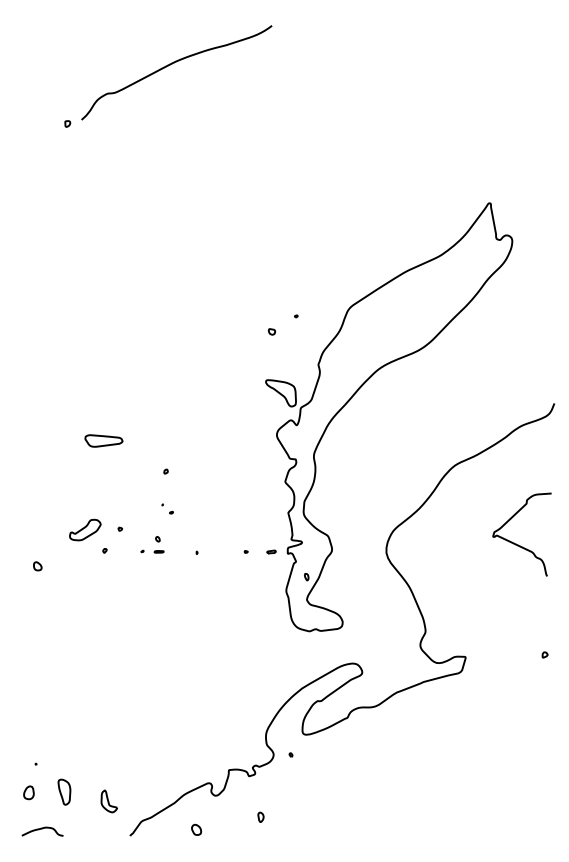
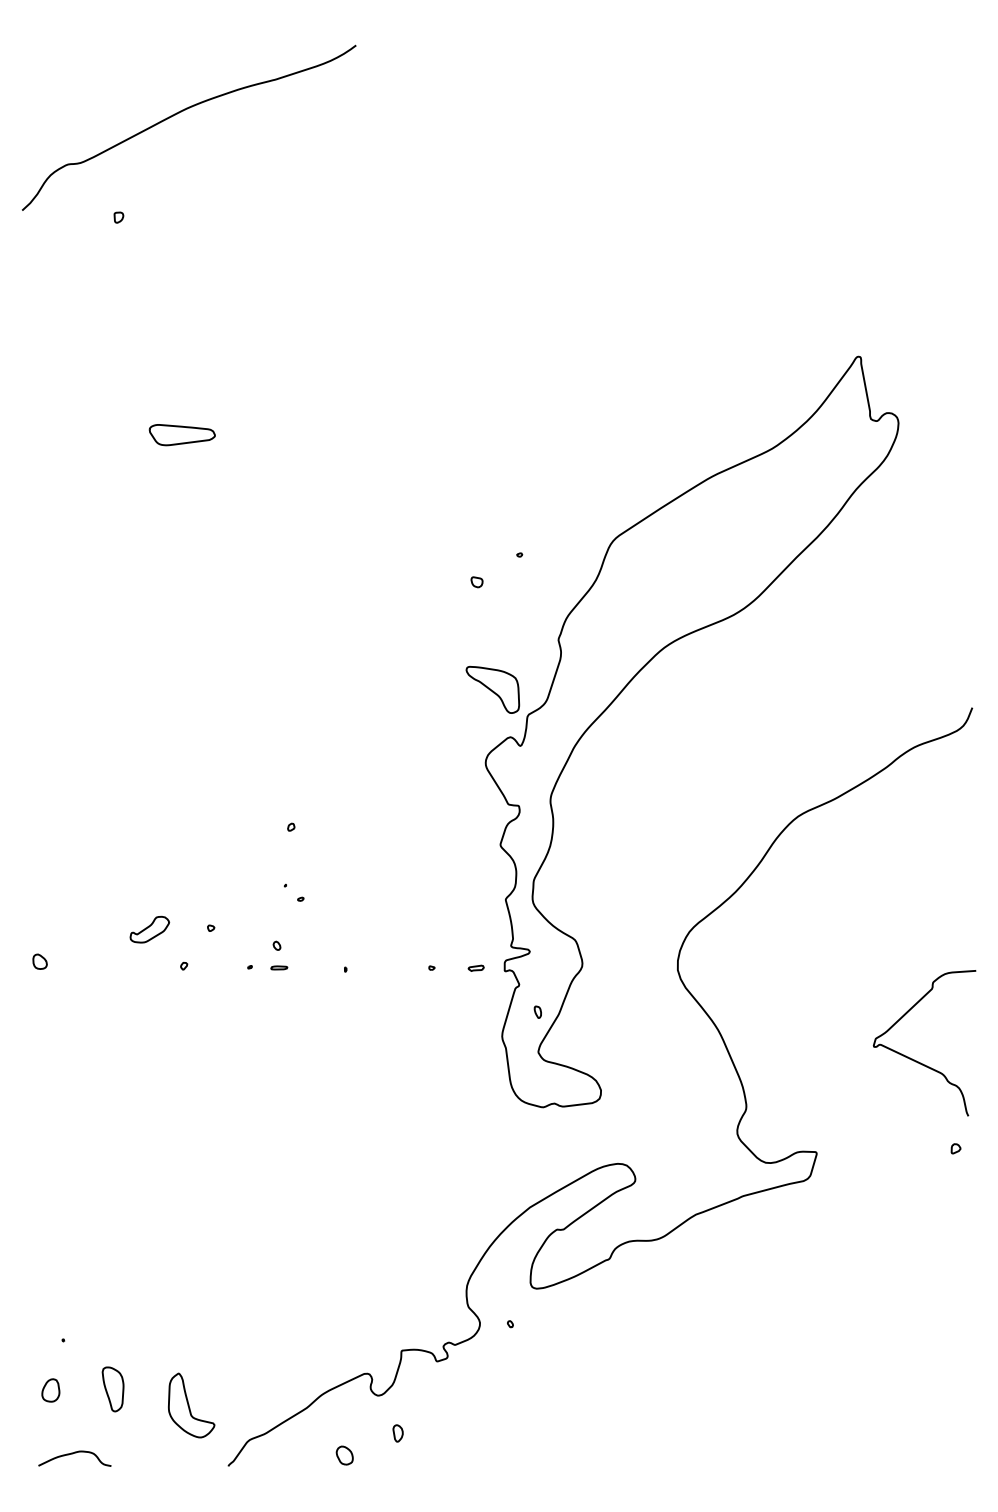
curve: (172, 64) -> (181, 113), moved
part: (103, 440) -> (181, 434), moved
part: (85, 529) -> (150, 928), size x0.71
curve: (516, 543) -> (914, 1058), moved
part: (37, 566) -> (39, 962), moved
part: (109, 801) -> (192, 1405), size x1.67
part: (260, 816) -> (397, 1432), moved

